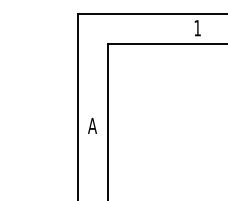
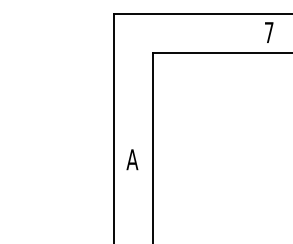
text: (197, 28) -> (269, 32), 1 -> 7

